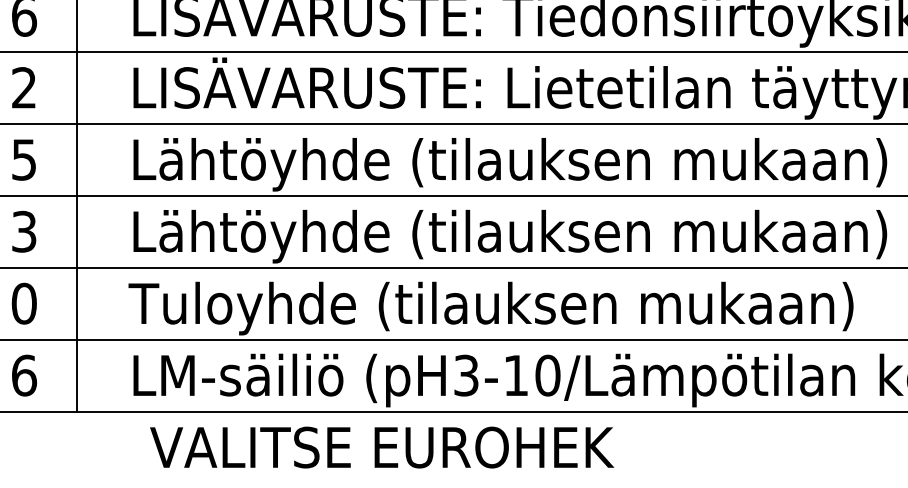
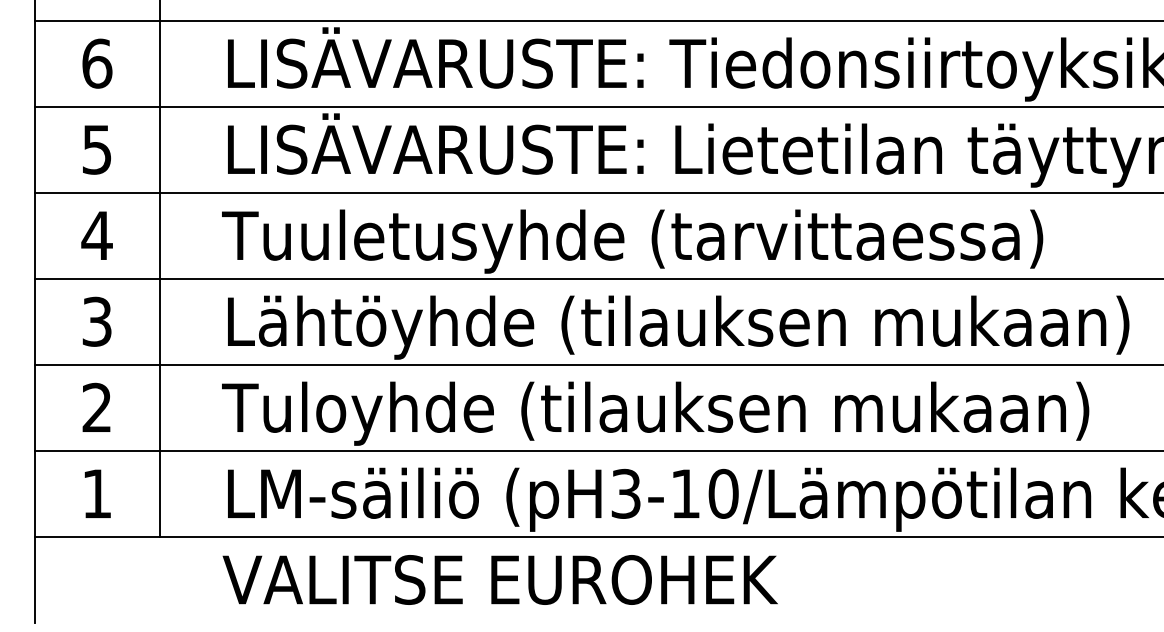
text: (23, 87) -> (96, 149), 2 -> 5
text: (23, 159) -> (96, 235), 5 -> 4
text: (507, 164) -> (675, 241), Lähtöyhde (tilauksen mukaan) -> Tuuletusyhde (tarvittaessa)
text: (24, 303) -> (97, 407), 0 -> 2
text: (24, 375) -> (97, 493), 6 -> 1
text: (381, 447) -> (499, 579), moved

